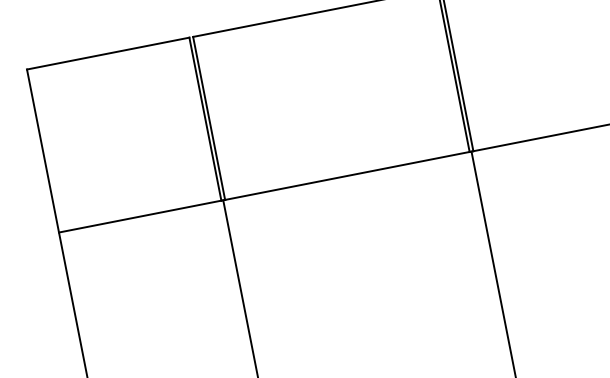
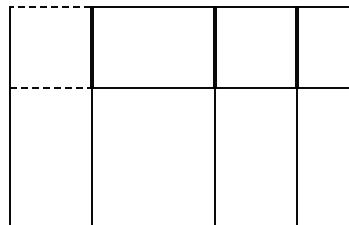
line: (108, 54) -> (50, 7), solid -> dashed
line: (141, 215) -> (51, 87), solid -> dashed

